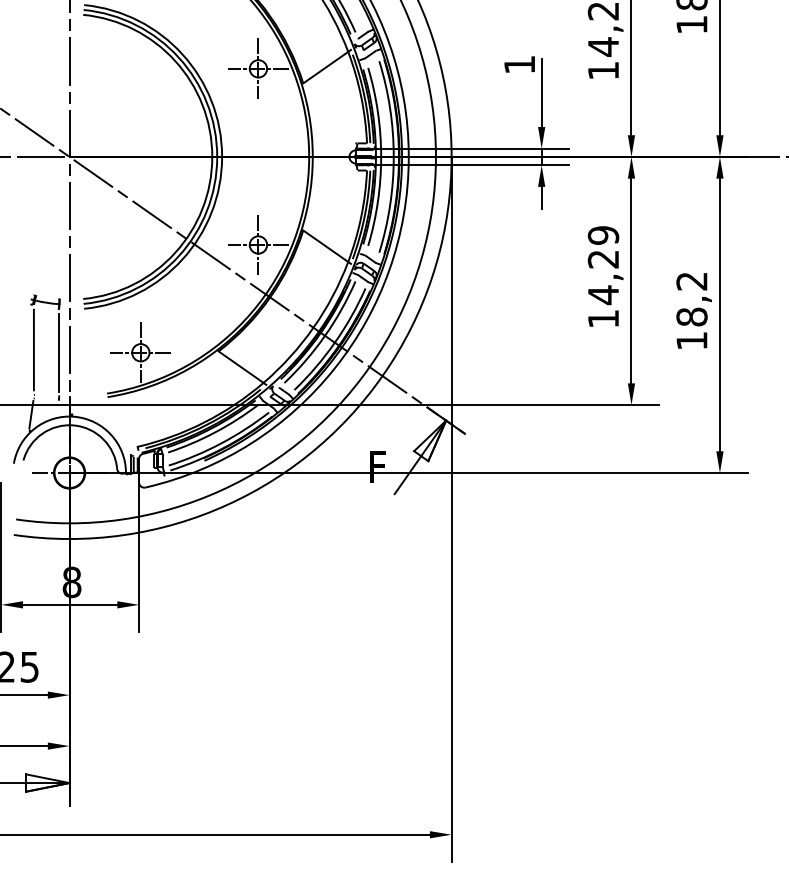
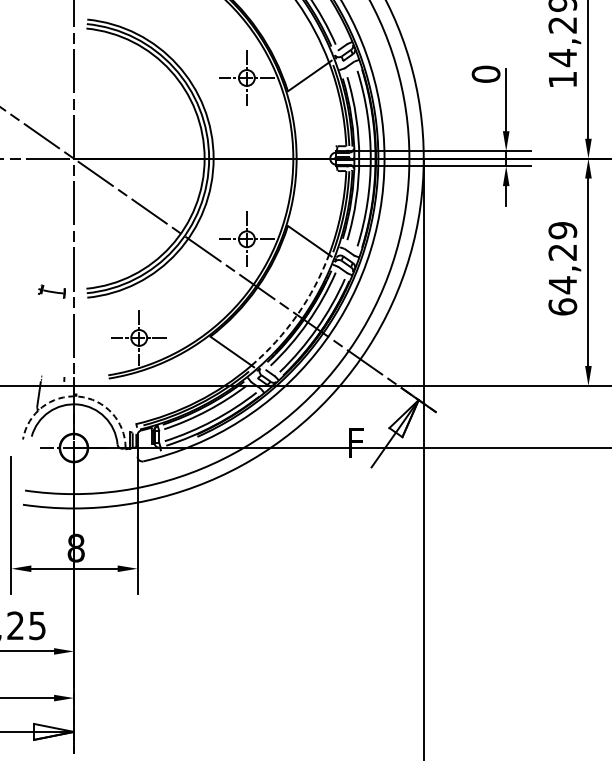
text: (519, 64) -> (485, 74), 1 -> 0
text: (603, 318) -> (562, 306), 14,29 -> 64,29
arc: (313, 327) -> (297, 314), solid -> dashed
line: (33, 349) -> (40, 334), removed
line: (59, 352) -> (64, 337), removed
arc: (74, 416) -> (78, 396), solid -> dashed

